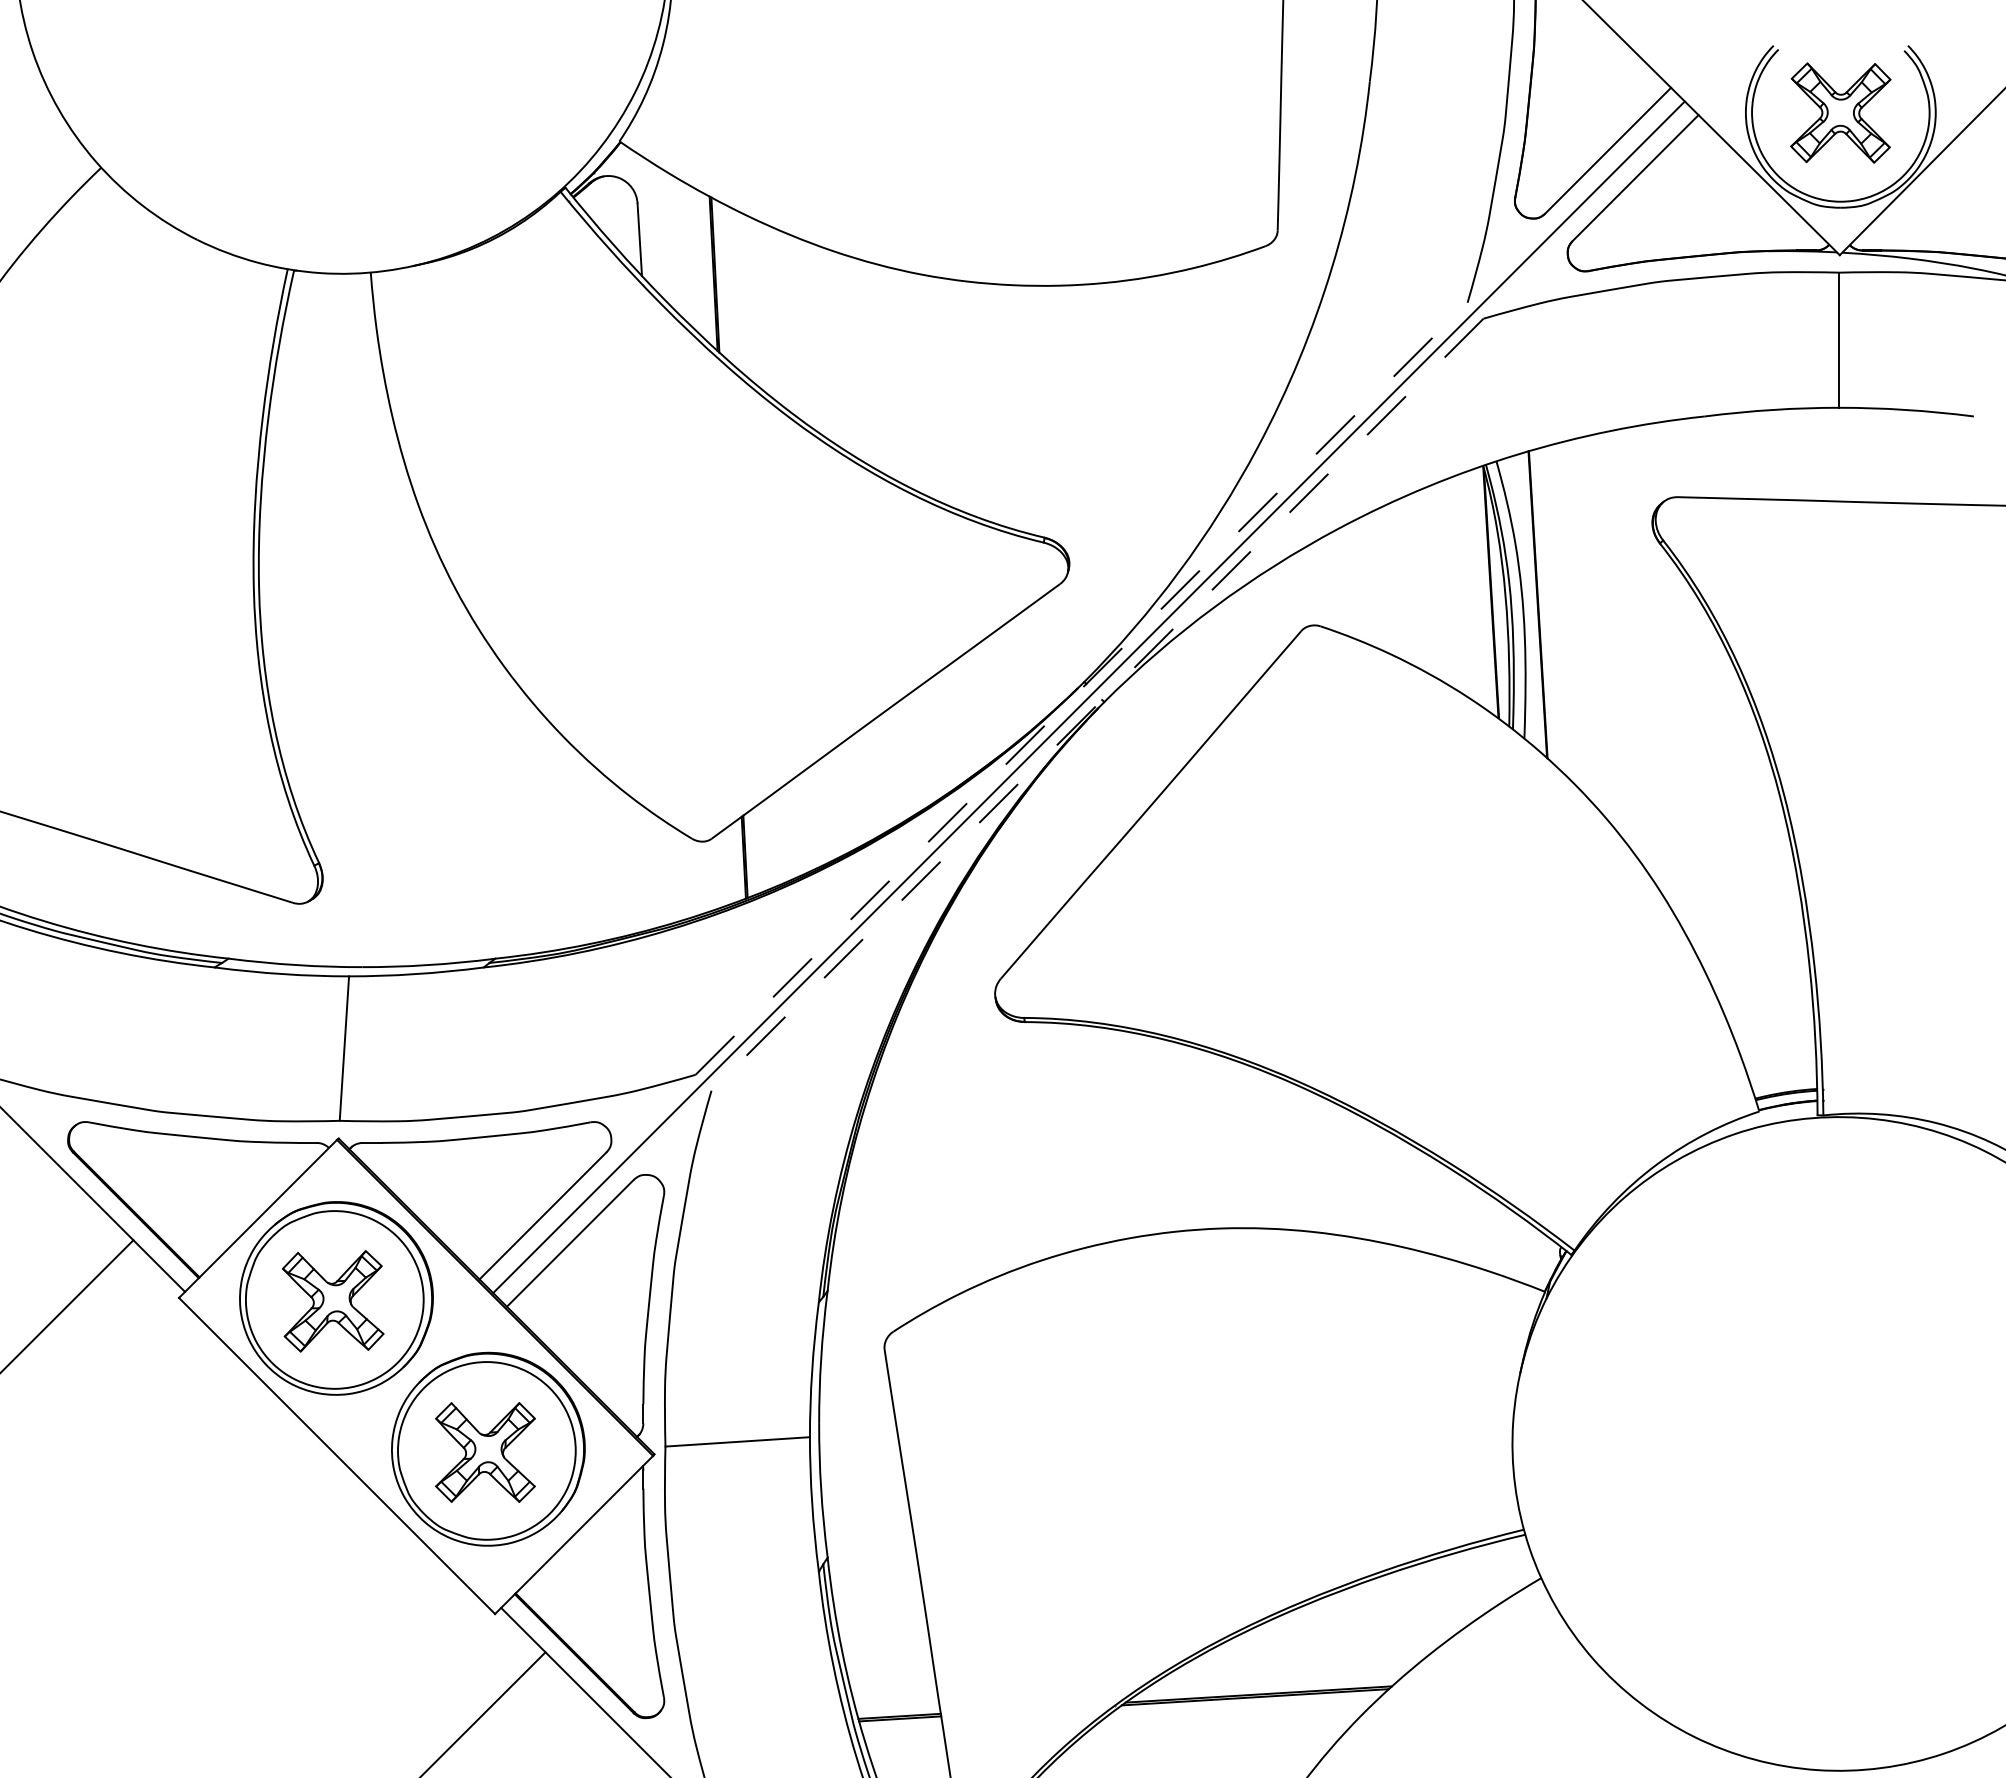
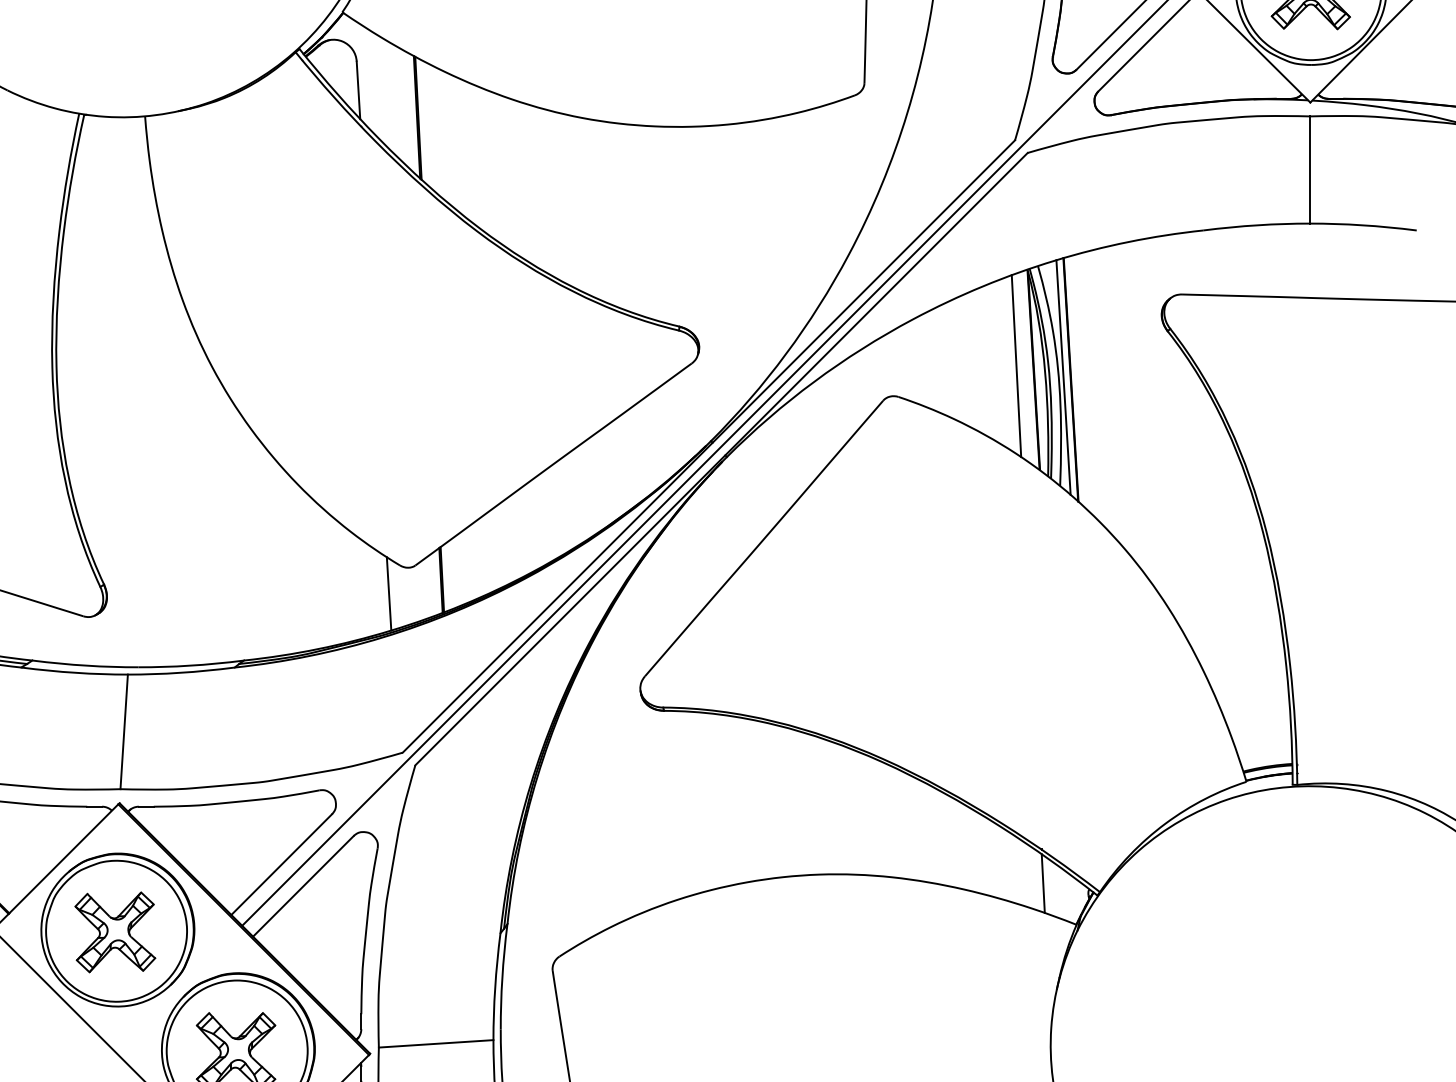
line: (1469, 587) -> (1016, 366), added
line: (1528, 601) -> (1063, 377), added
line: (1081, 688) -> (708, 446), dashed -> solid
line: (1097, 704) -> (721, 458), dashed -> solid
line: (678, 874) -> (389, 593), added
line: (1503, 1239) -> (1043, 883), added

